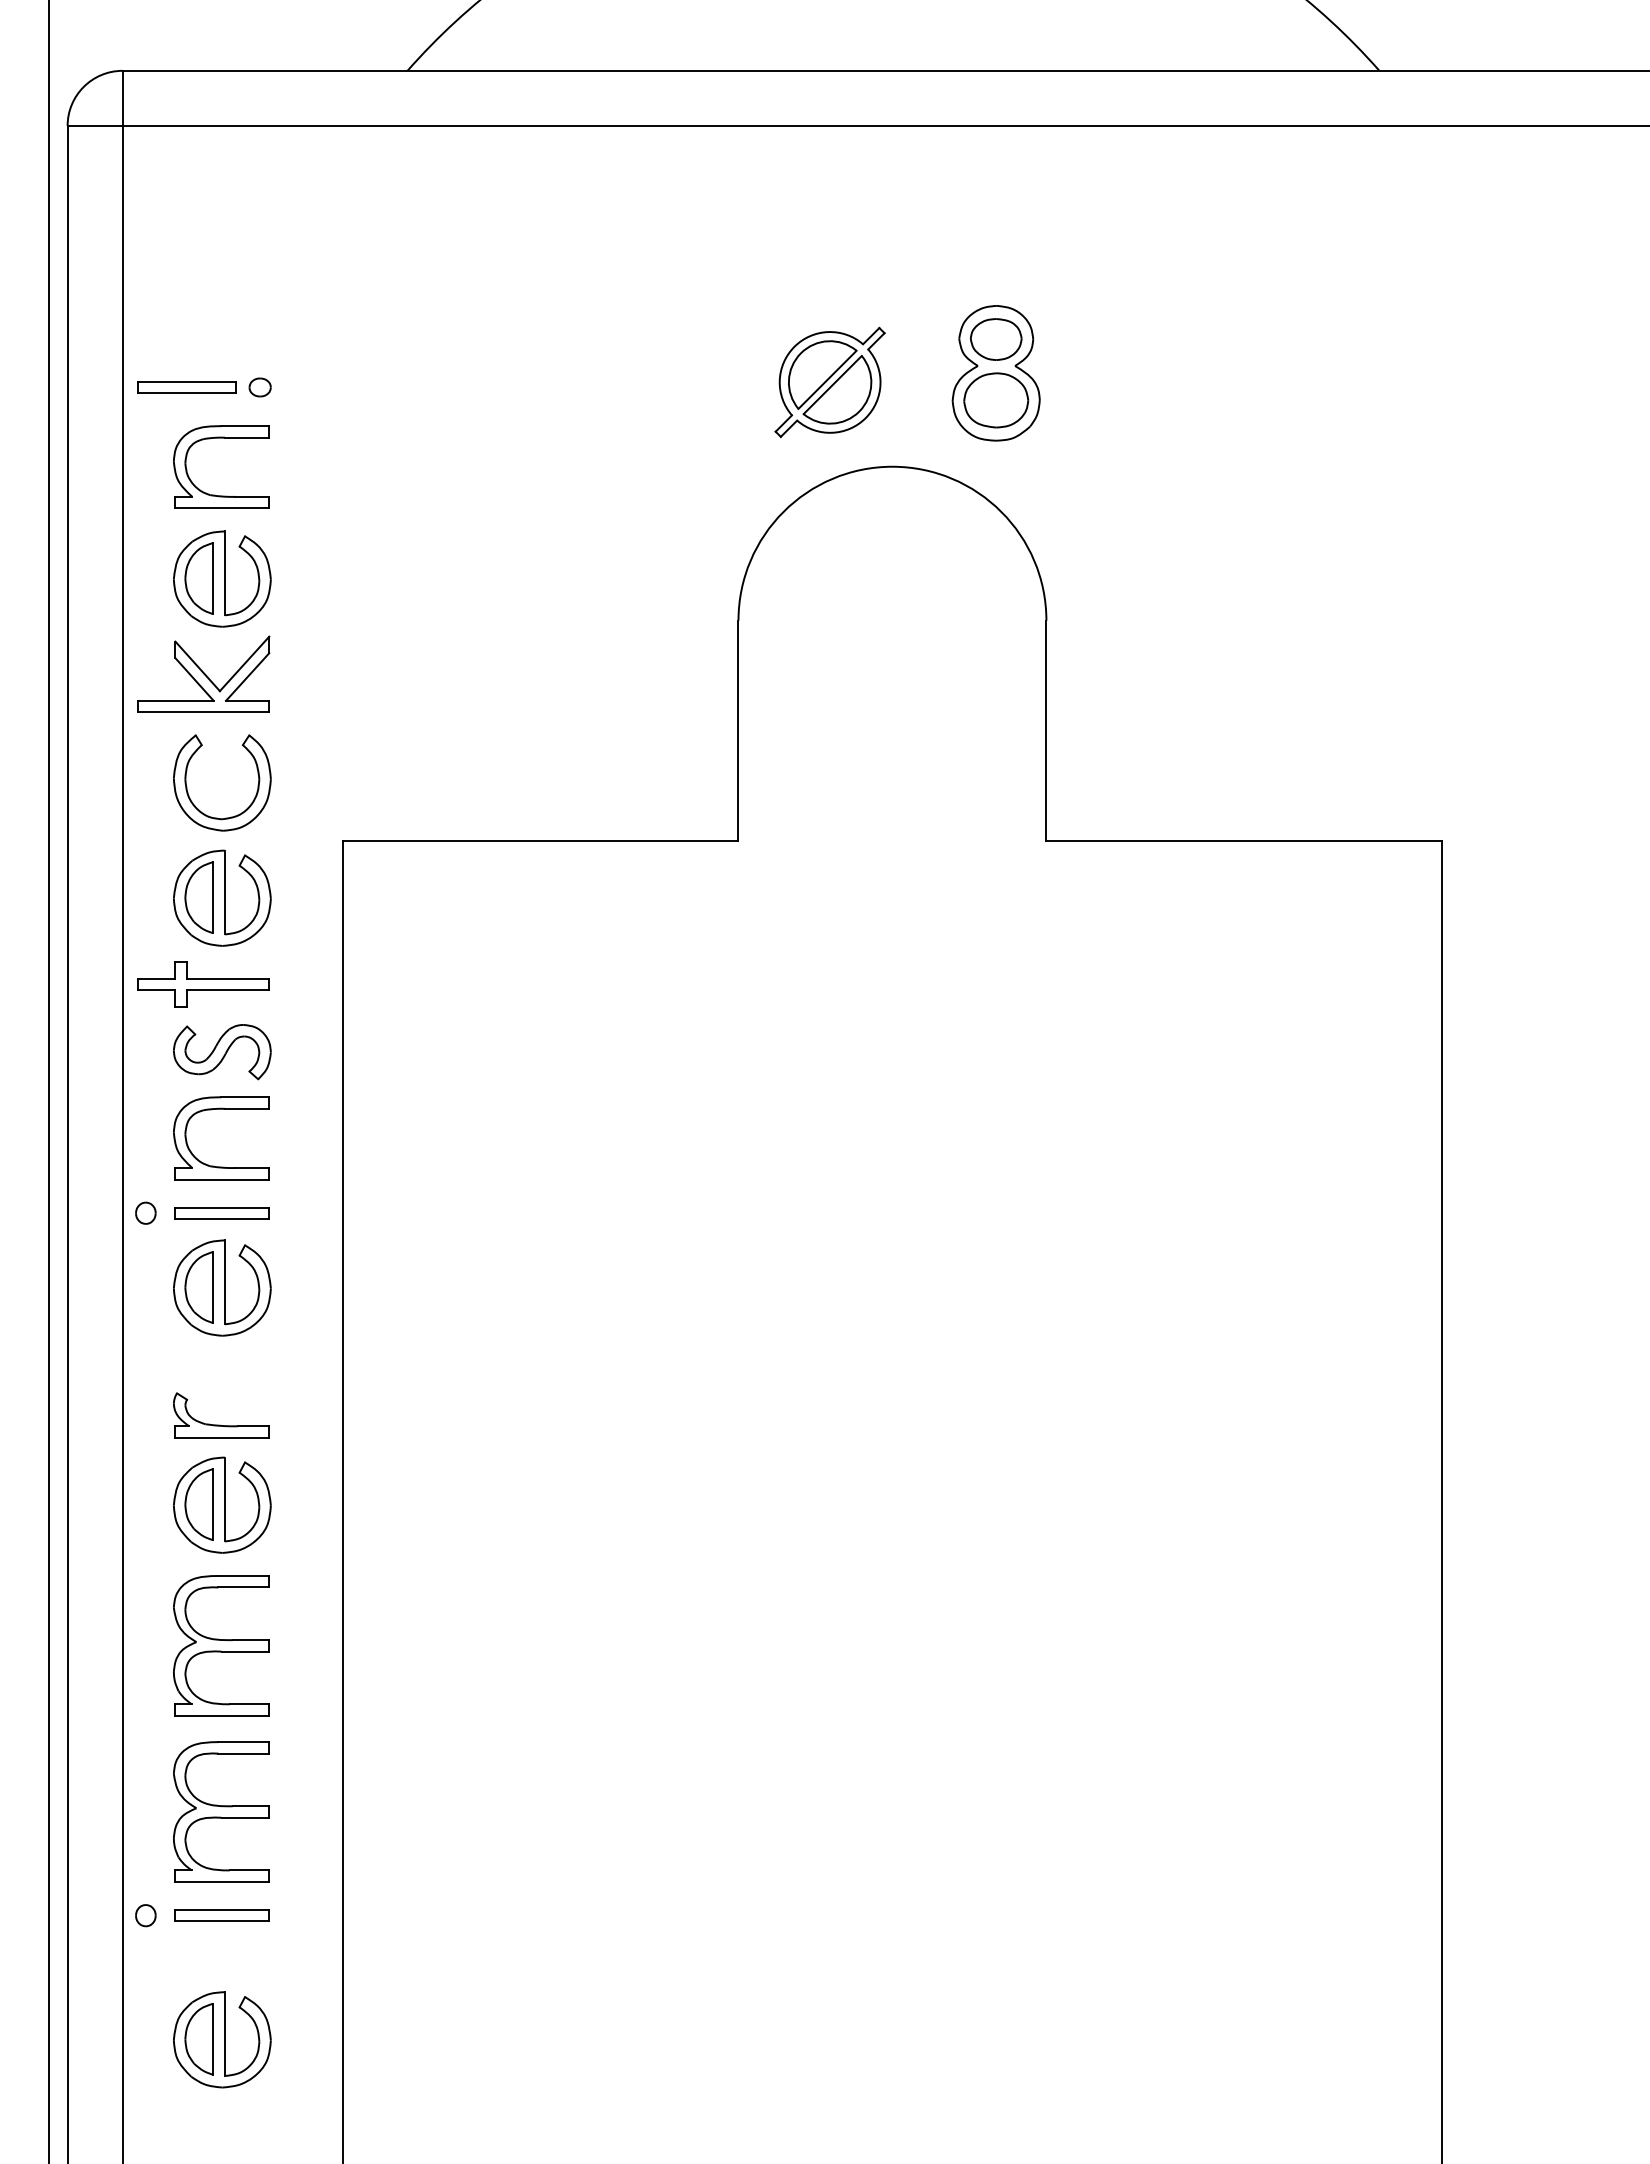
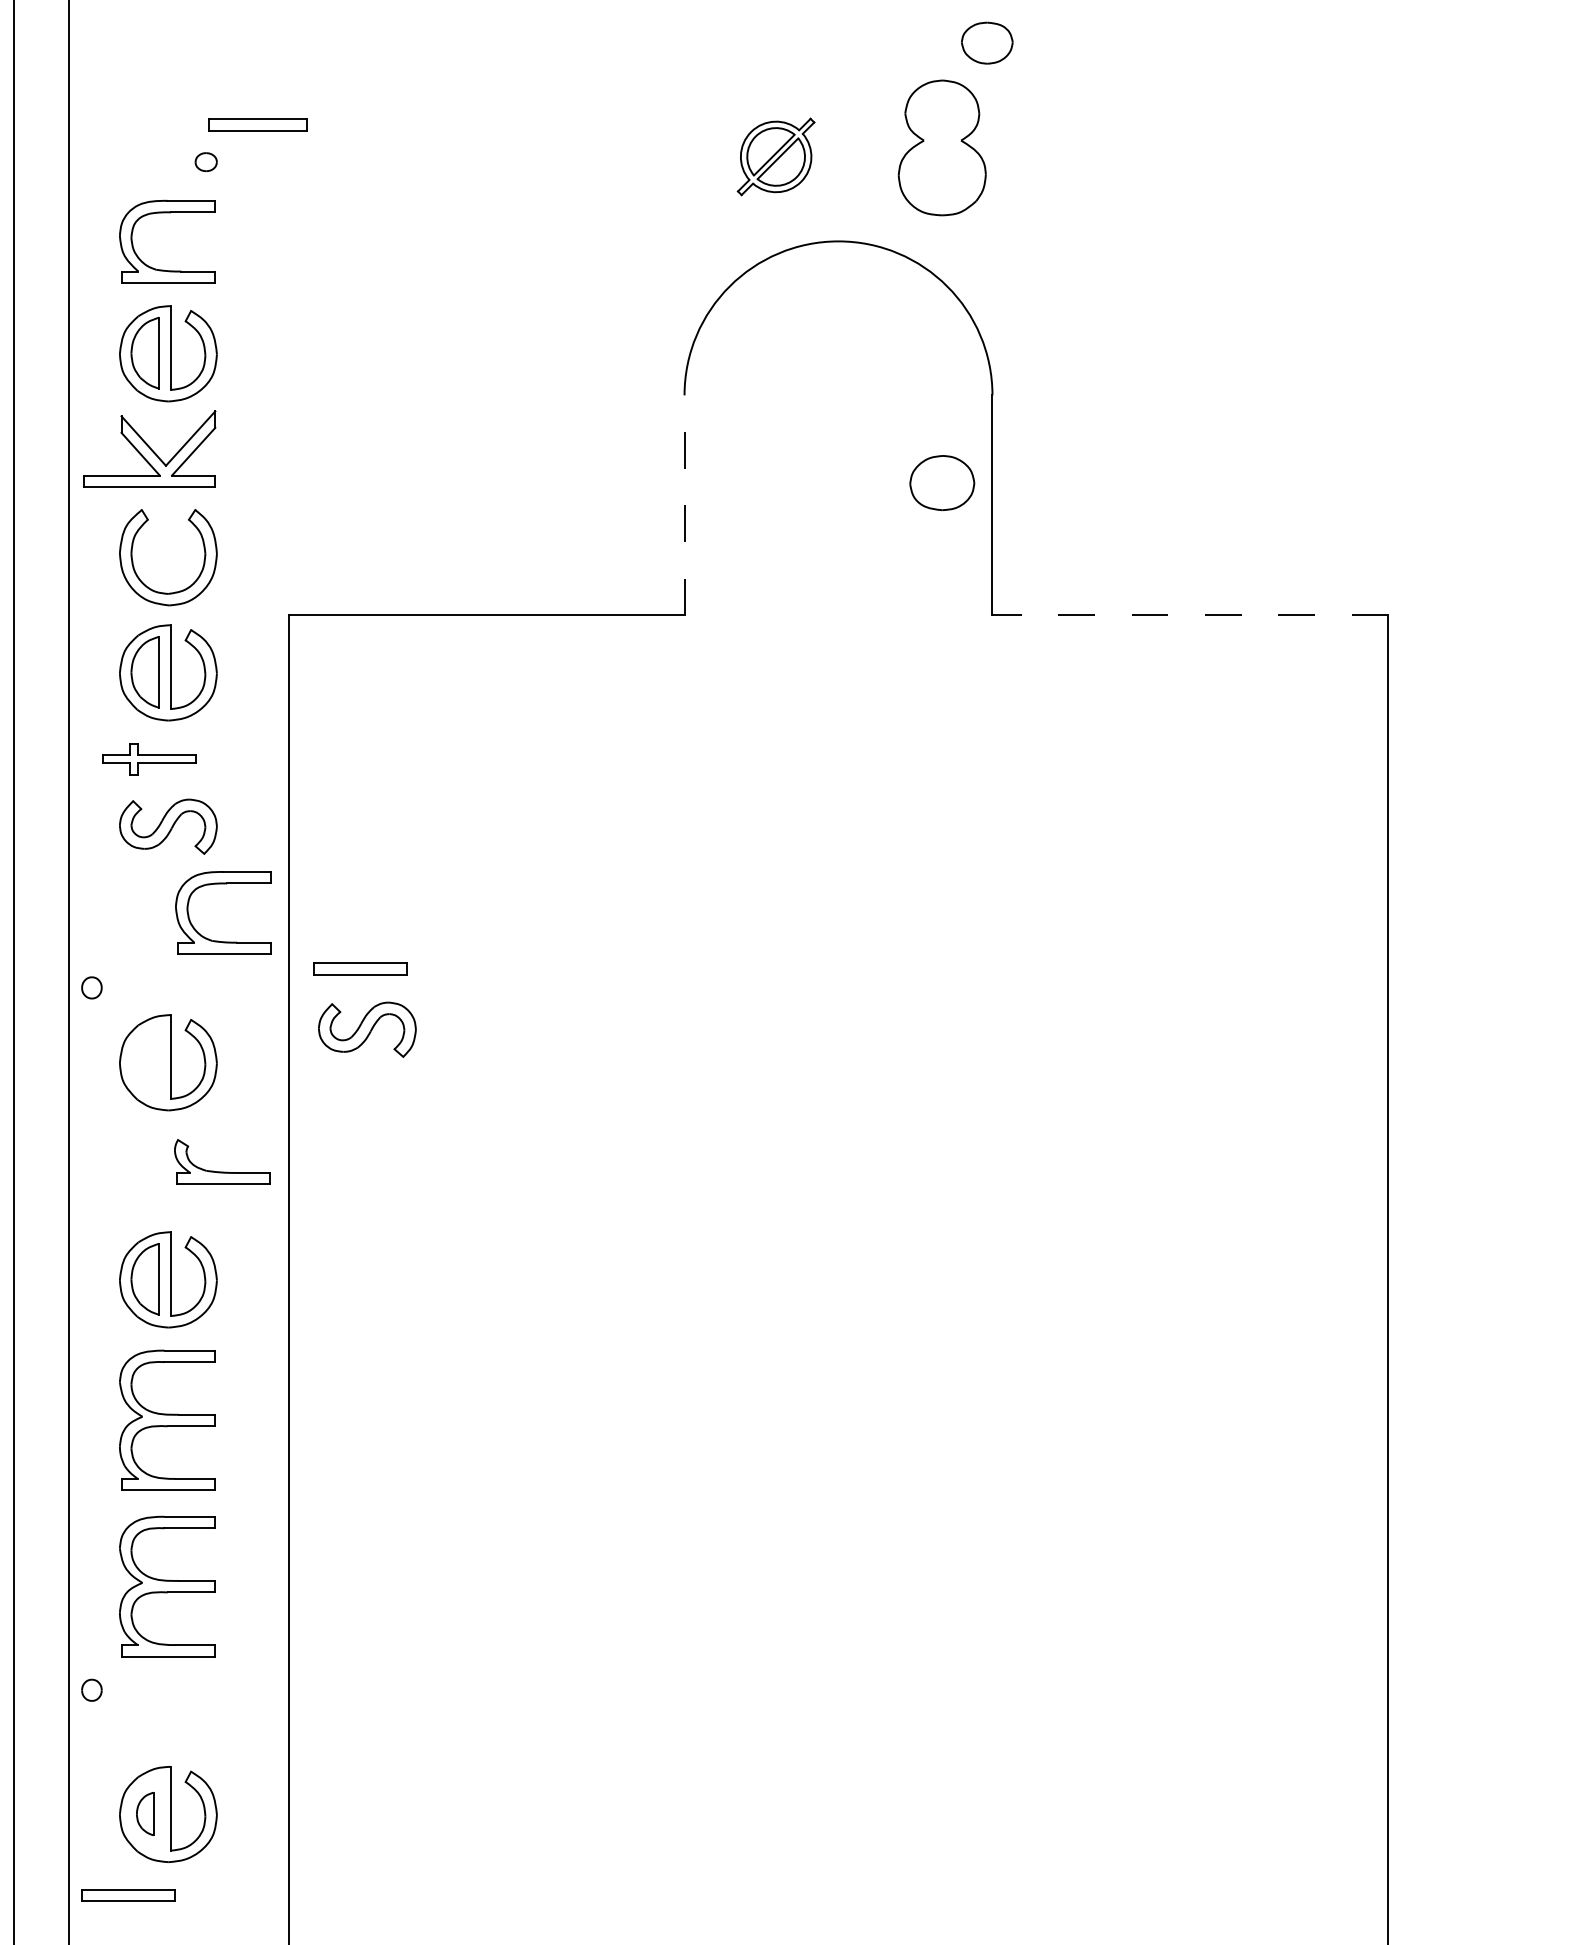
part: (996, 339) -> (987, 43), moved
part: (829, 381) -> (775, 156), size x0.7
part: (186, 387) -> (257, 125), moved
part: (996, 400) -> (942, 483), moved
line: (738, 730) -> (684, 505), solid -> dashed
line: (1244, 840) -> (1190, 615), solid -> dashed
part: (203, 984) -> (149, 759), size x0.7
part: (221, 1166) -> (223, 941), moved
part: (221, 1213) -> (359, 969), moved
part: (421, 1255) -> (367, 1030), added
part: (198, 1287) -> (144, 1062), removed
part: (220, 1424) -> (221, 1171), moved
part: (221, 1915) -> (127, 1895), moved
part: (198, 2039) -> (144, 1814), size x0.6

